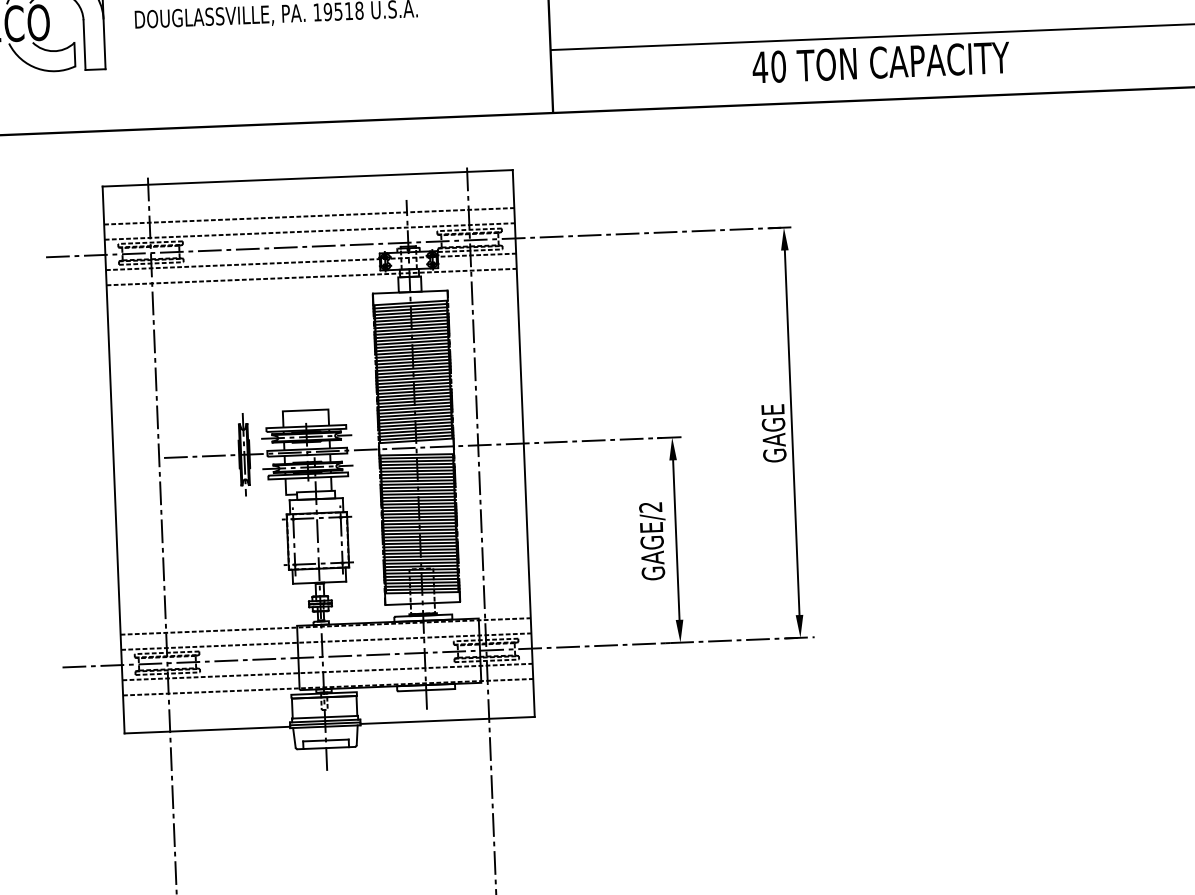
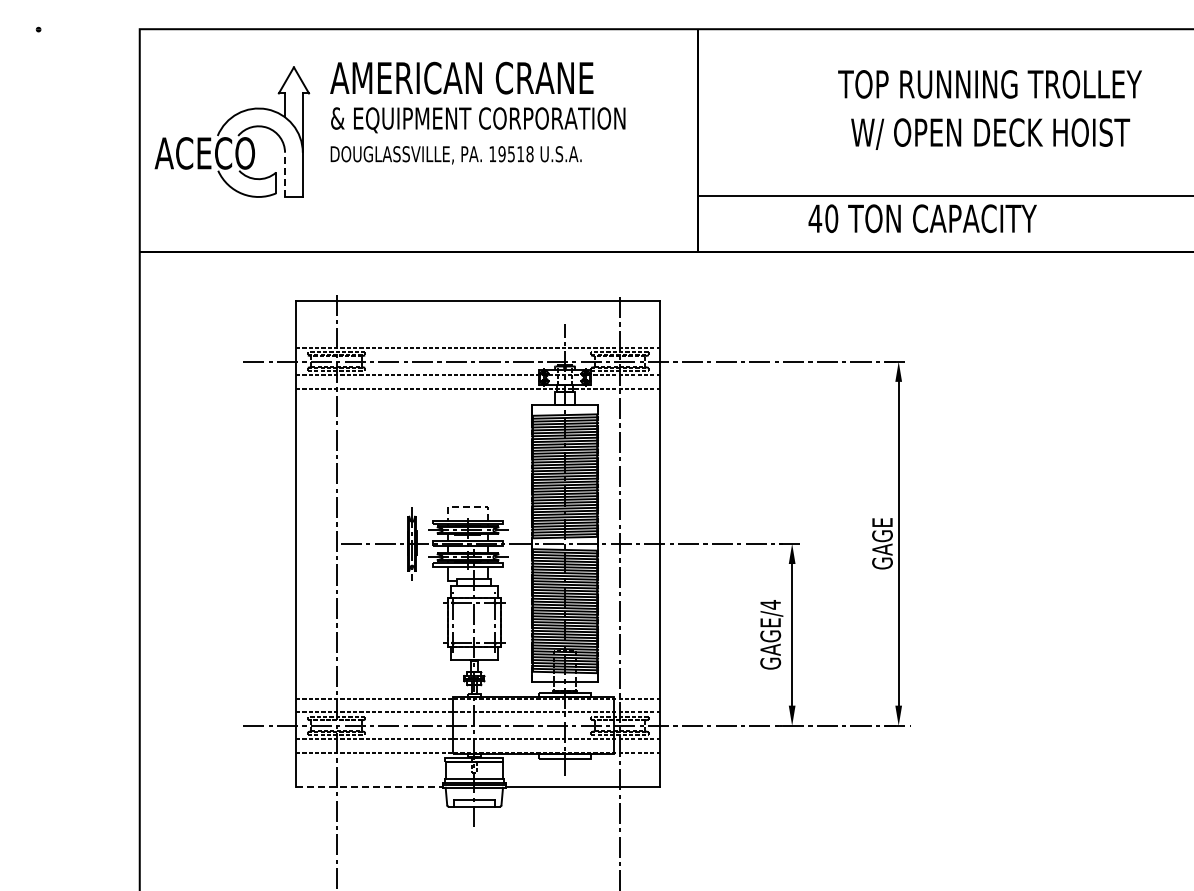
line: (85, 44) -> (285, 174), solid -> dashed
text: (880, 62) -> (922, 218), moved
line: (309, 216) -> (478, 334), removed
line: (304, 410) -> (467, 506), solid -> dashed
text: (650, 506) -> (770, 604), GAGE/2 -> GAGE/4
line: (207, 729) -> (369, 786), solid -> dashed

